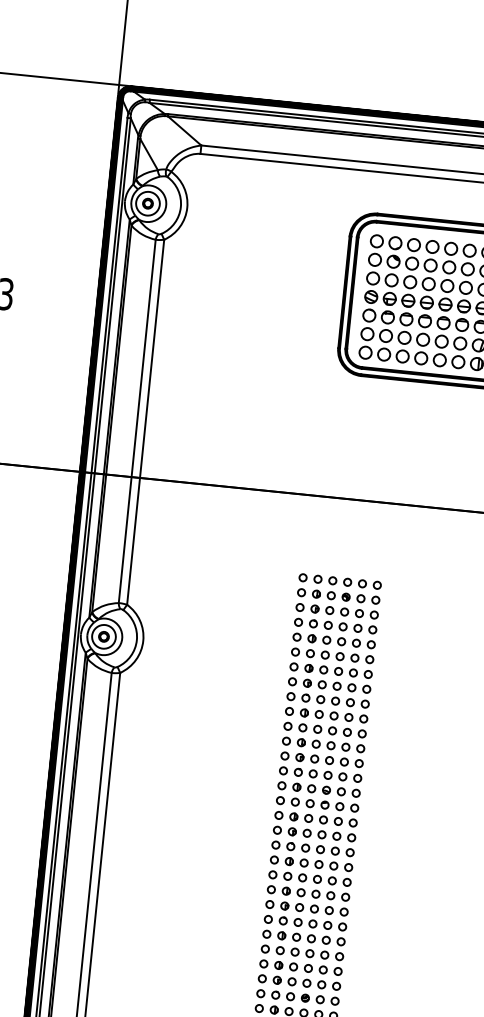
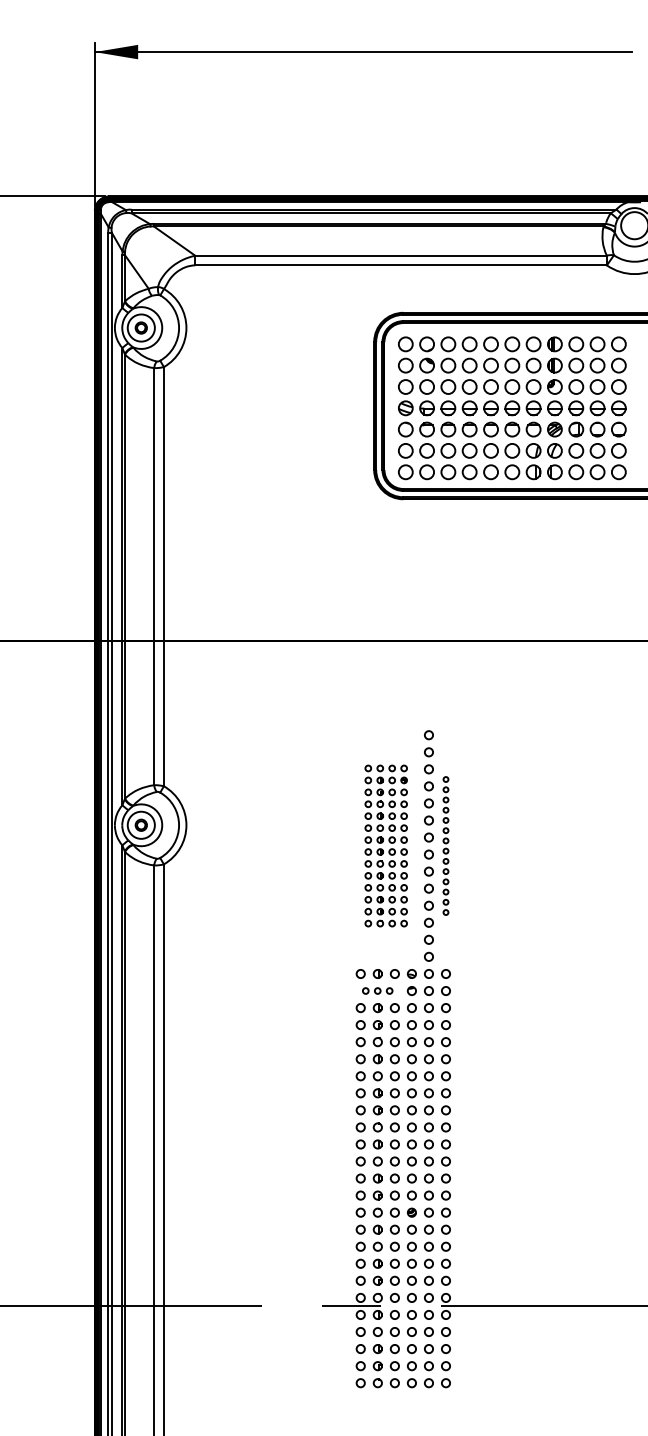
part: (314, 676) -> (385, 845), size x0.7
part: (367, 681) -> (445, 845), size x0.6
part: (295, 801) -> (377, 990), size x0.7

